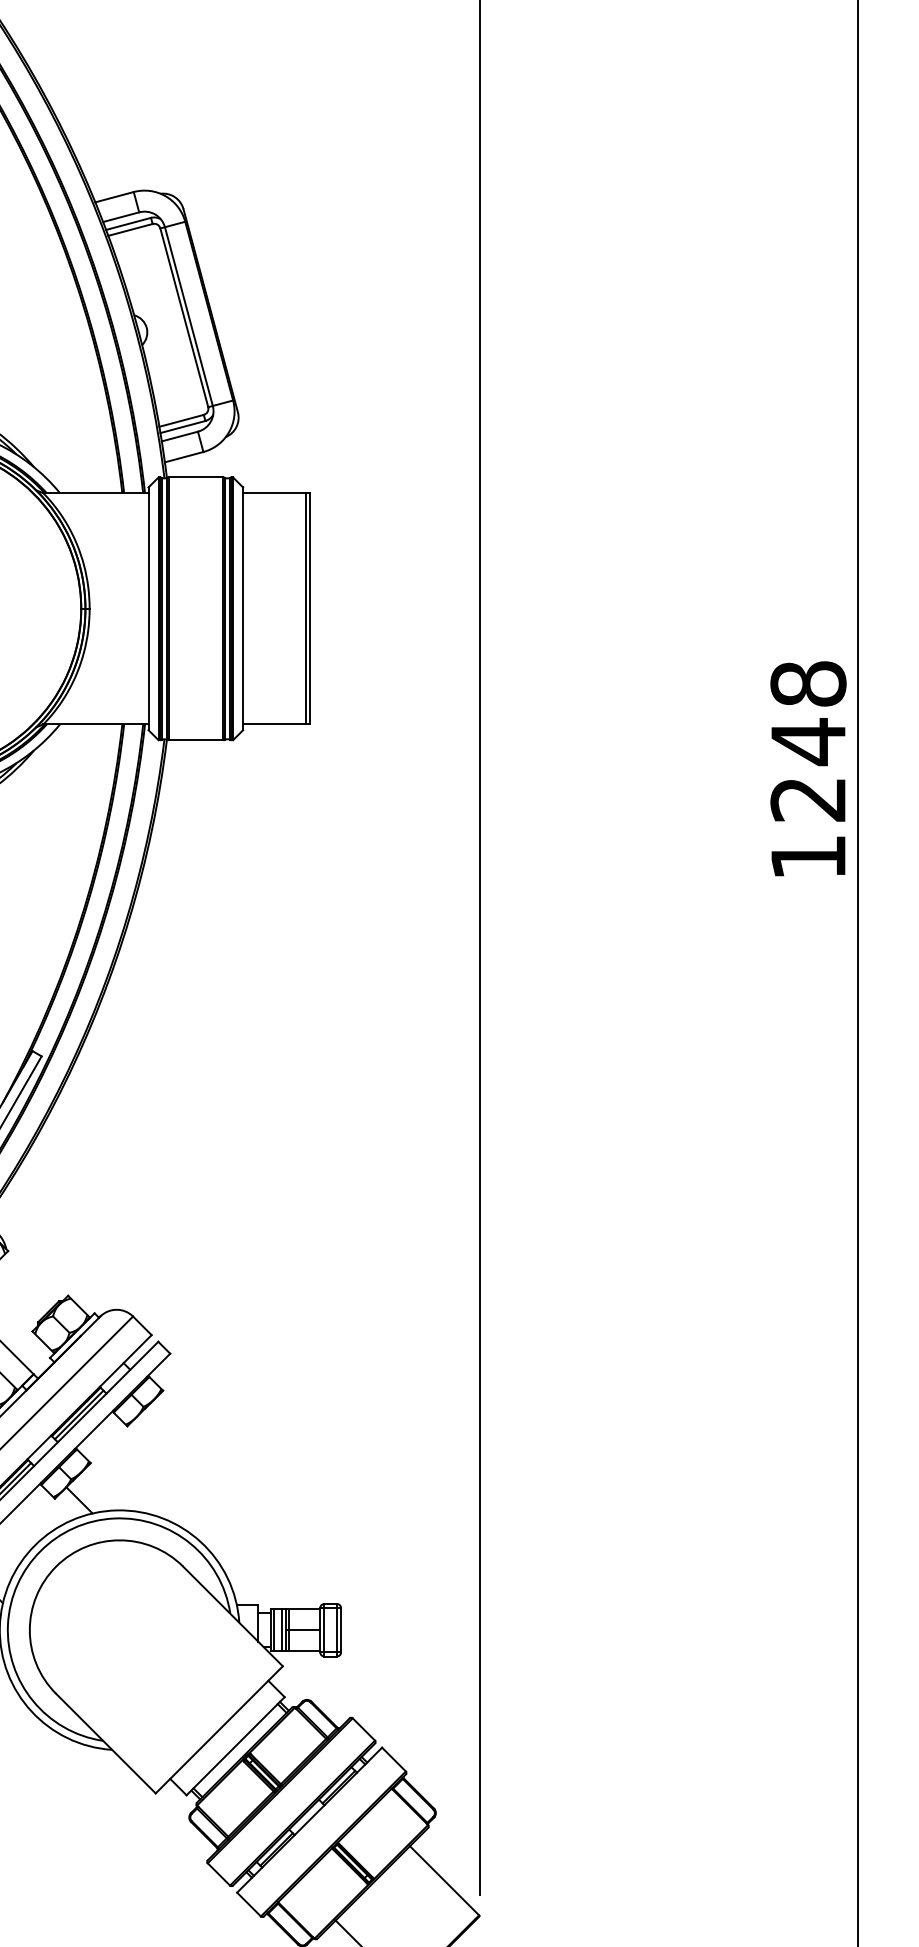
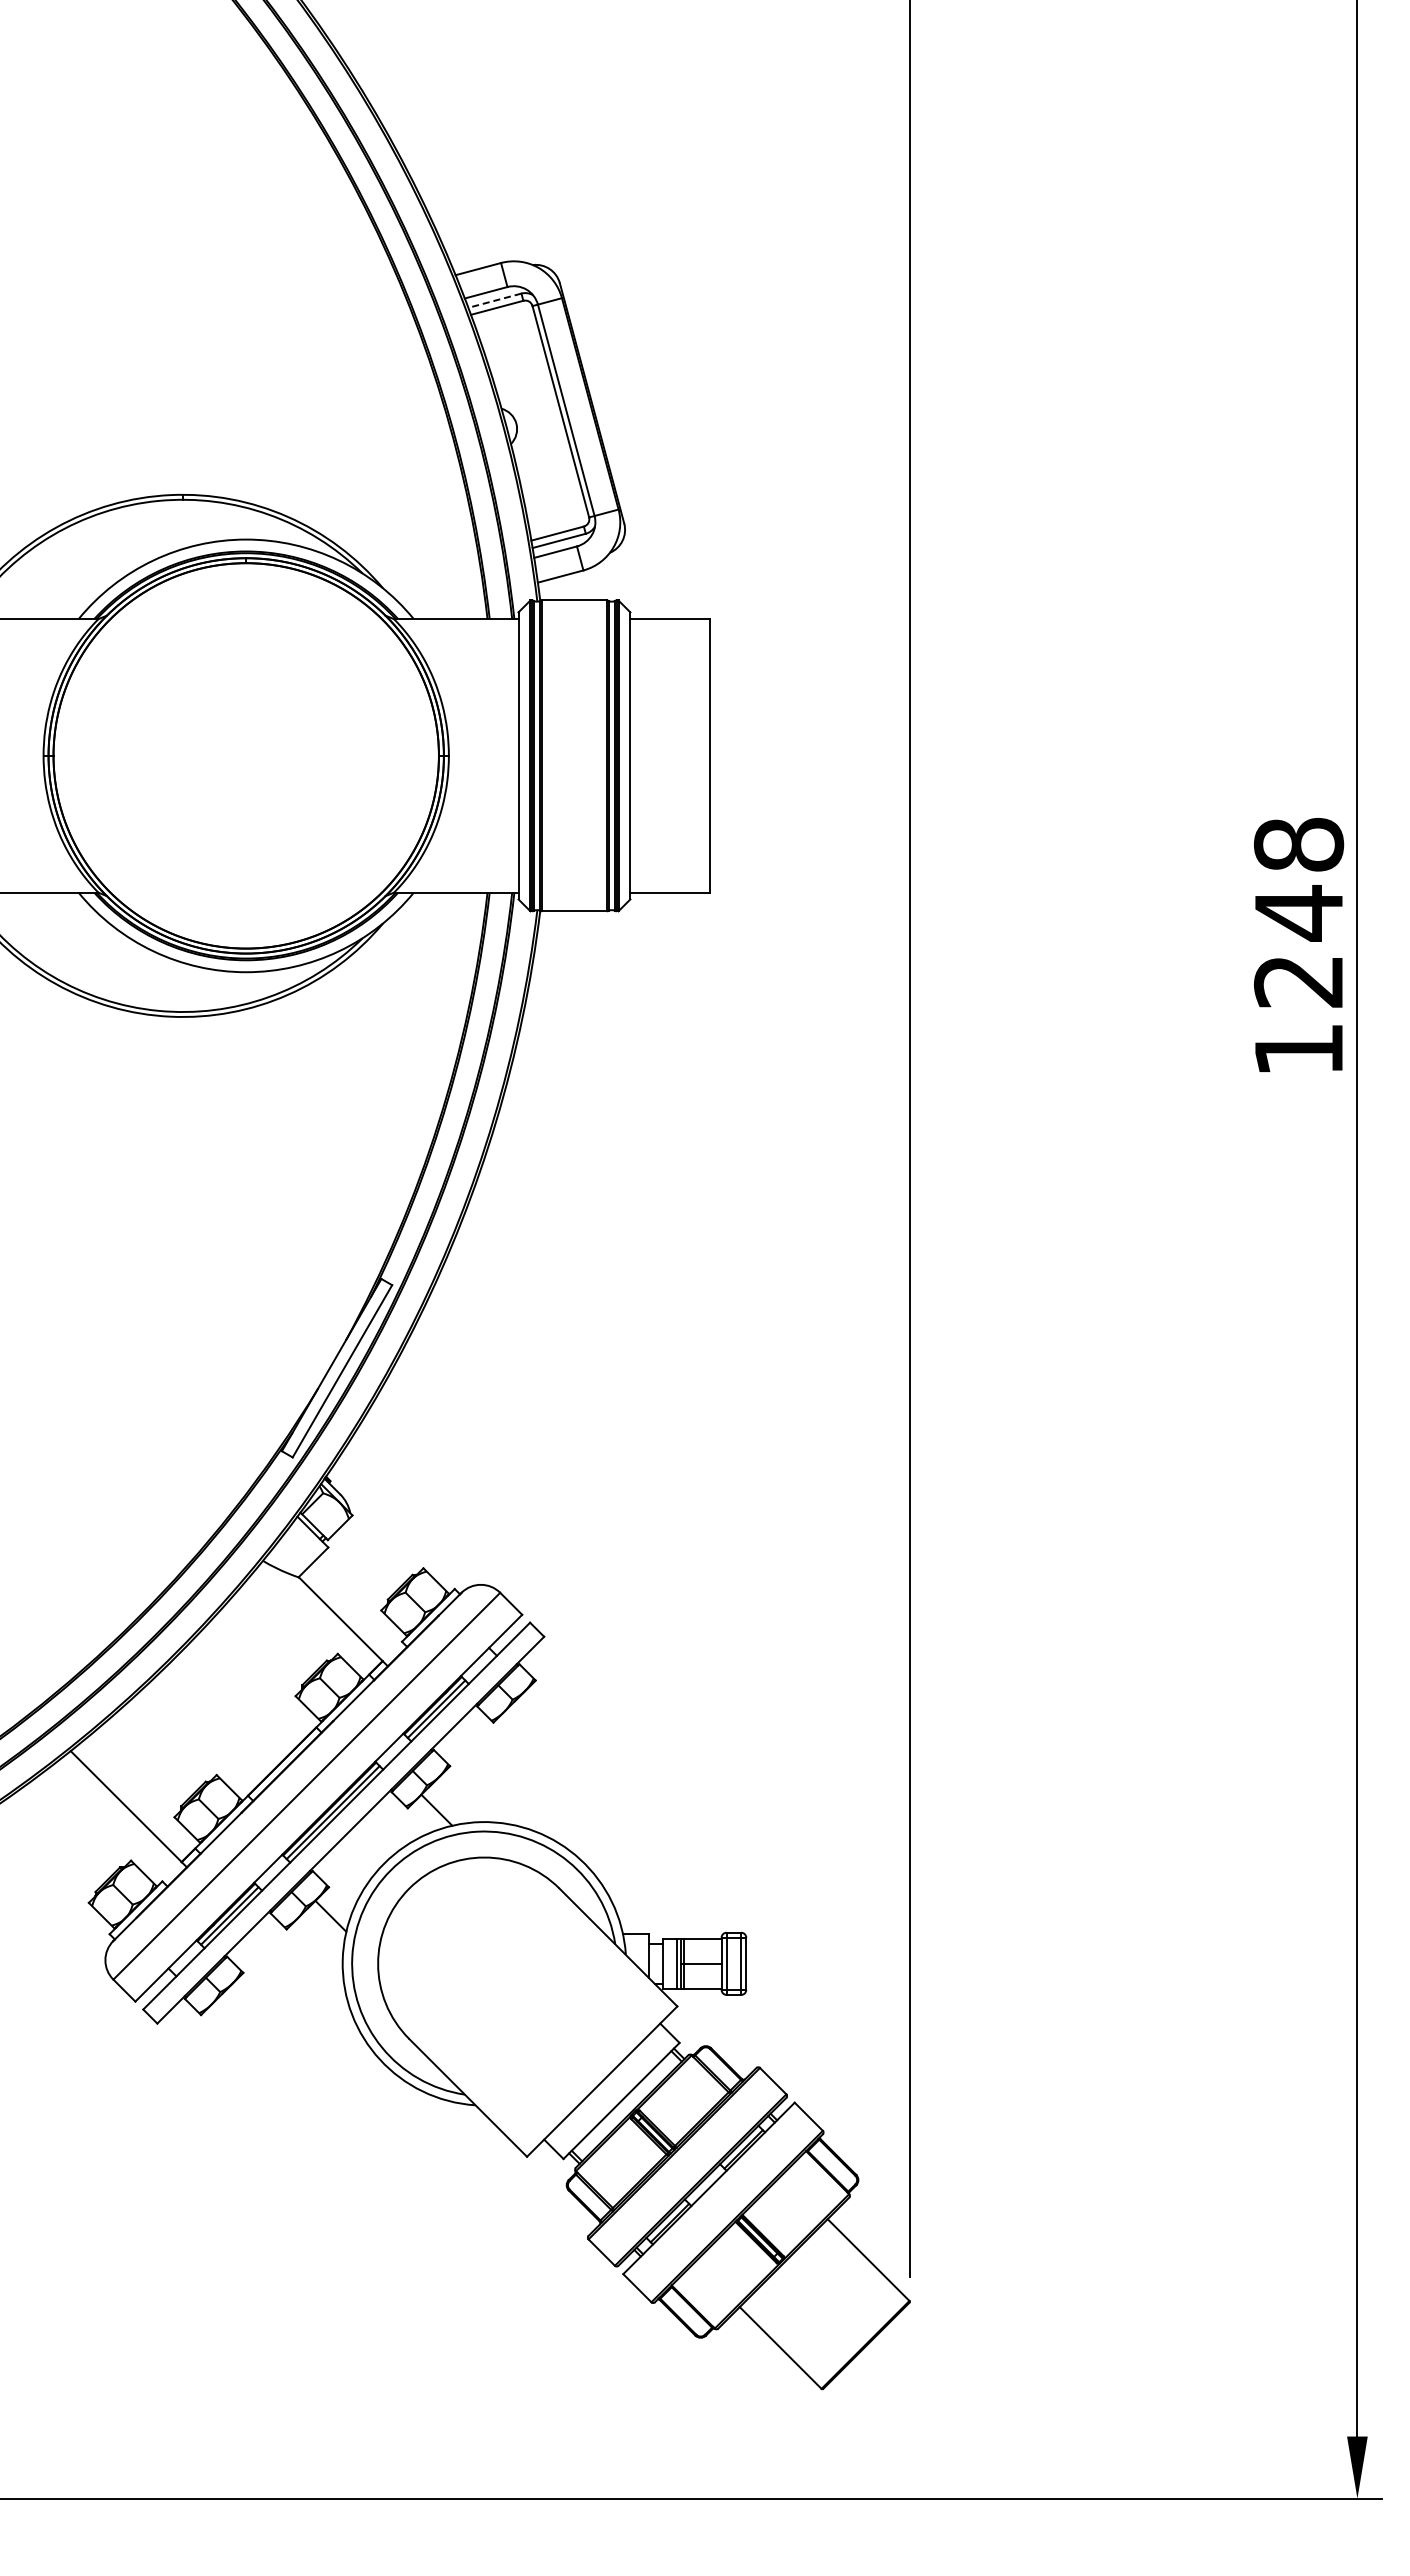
line: (128, 223) -> (494, 300), solid -> dashed
line: (306, 608) -> (705, 755), removed
line: (274, 1629) -> (667, 1963), removed

